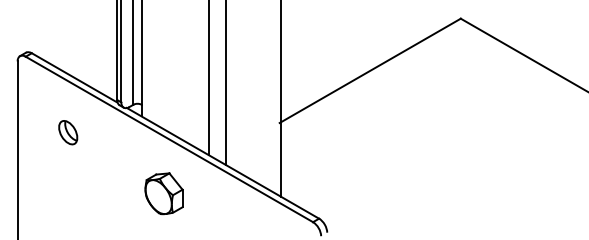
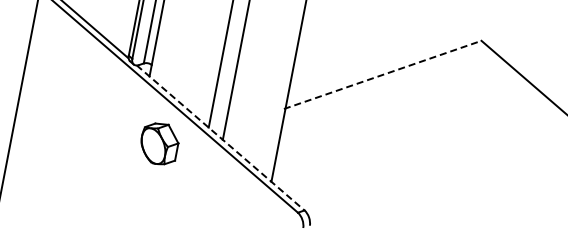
line: (370, 70) -> (383, 74), solid -> dashed
part: (68, 132) -> (74, 78), removed
line: (222, 163) -> (220, 137), solid -> dashed
part: (163, 193) -> (158, 143), moved

